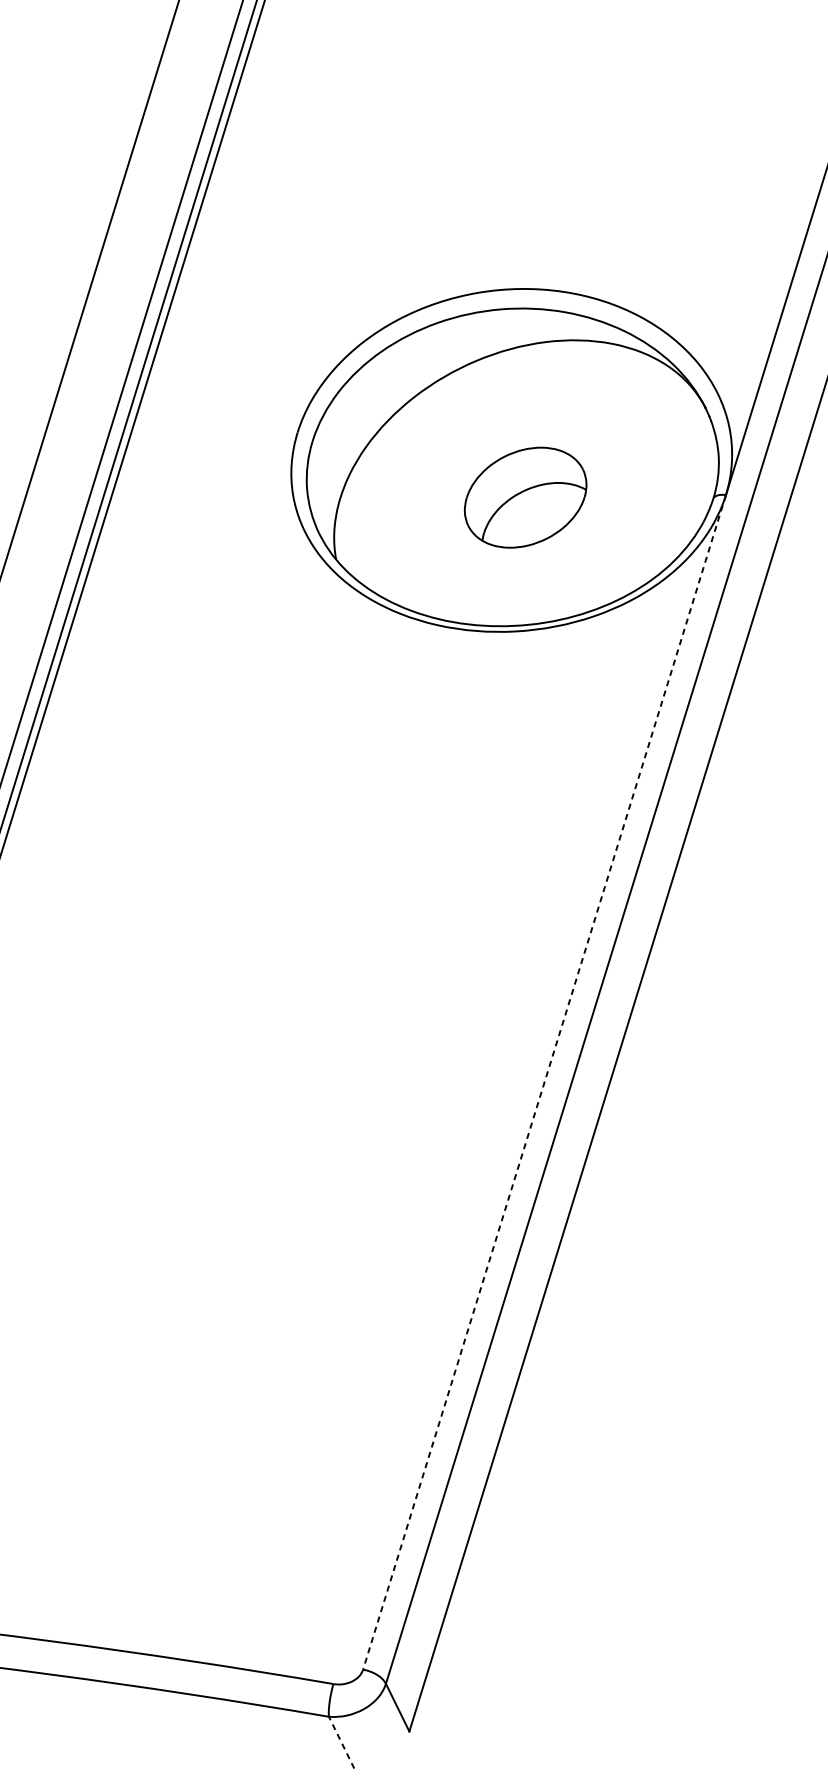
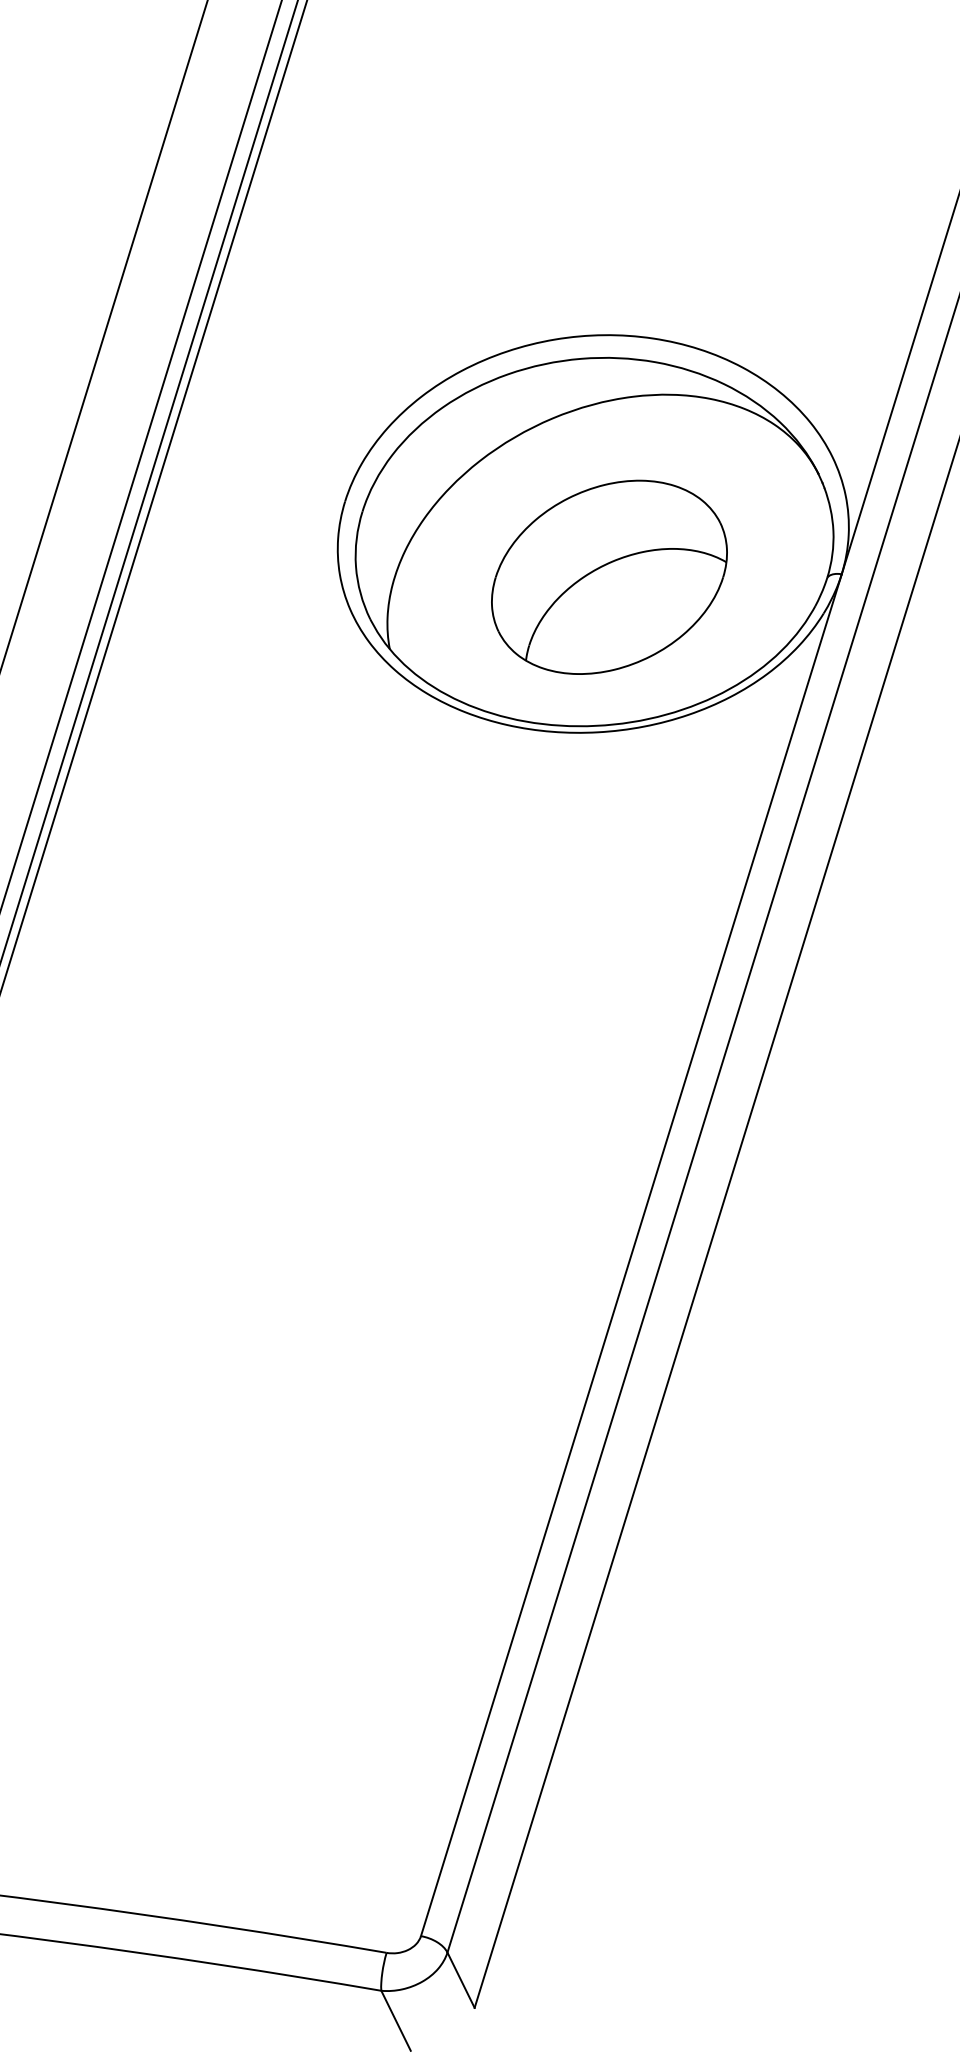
part: (525, 497) -> (609, 576), size x1.67
line: (544, 1082) -> (631, 1255), dashed -> solid
line: (341, 1742) -> (395, 2020), dashed -> solid

